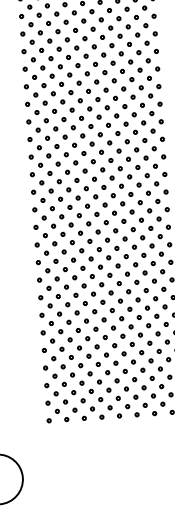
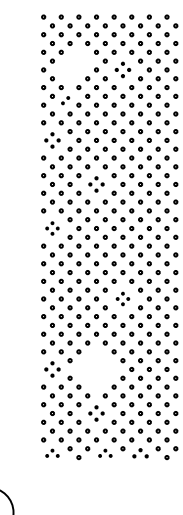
part: (53, 27) -> (74, 65), removed
part: (101, 28) -> (122, 69), size x0.7
part: (46, 63) -> (65, 100), size x0.6
part: (36, 103) -> (52, 140), size x0.7
part: (83, 144) -> (96, 184), size x0.7
part: (42, 191) -> (52, 228), size x0.6
part: (117, 256) -> (122, 298), size x0.6
part: (95, 329) -> (96, 369), removed
part: (52, 332) -> (52, 369), size x0.7
part: (98, 373) -> (96, 413), size x0.7
part: (145, 410) -> (140, 453), size x0.7
part: (110, 412) -> (105, 453), size x0.6
part: (57, 416) -> (52, 453), size x0.6

